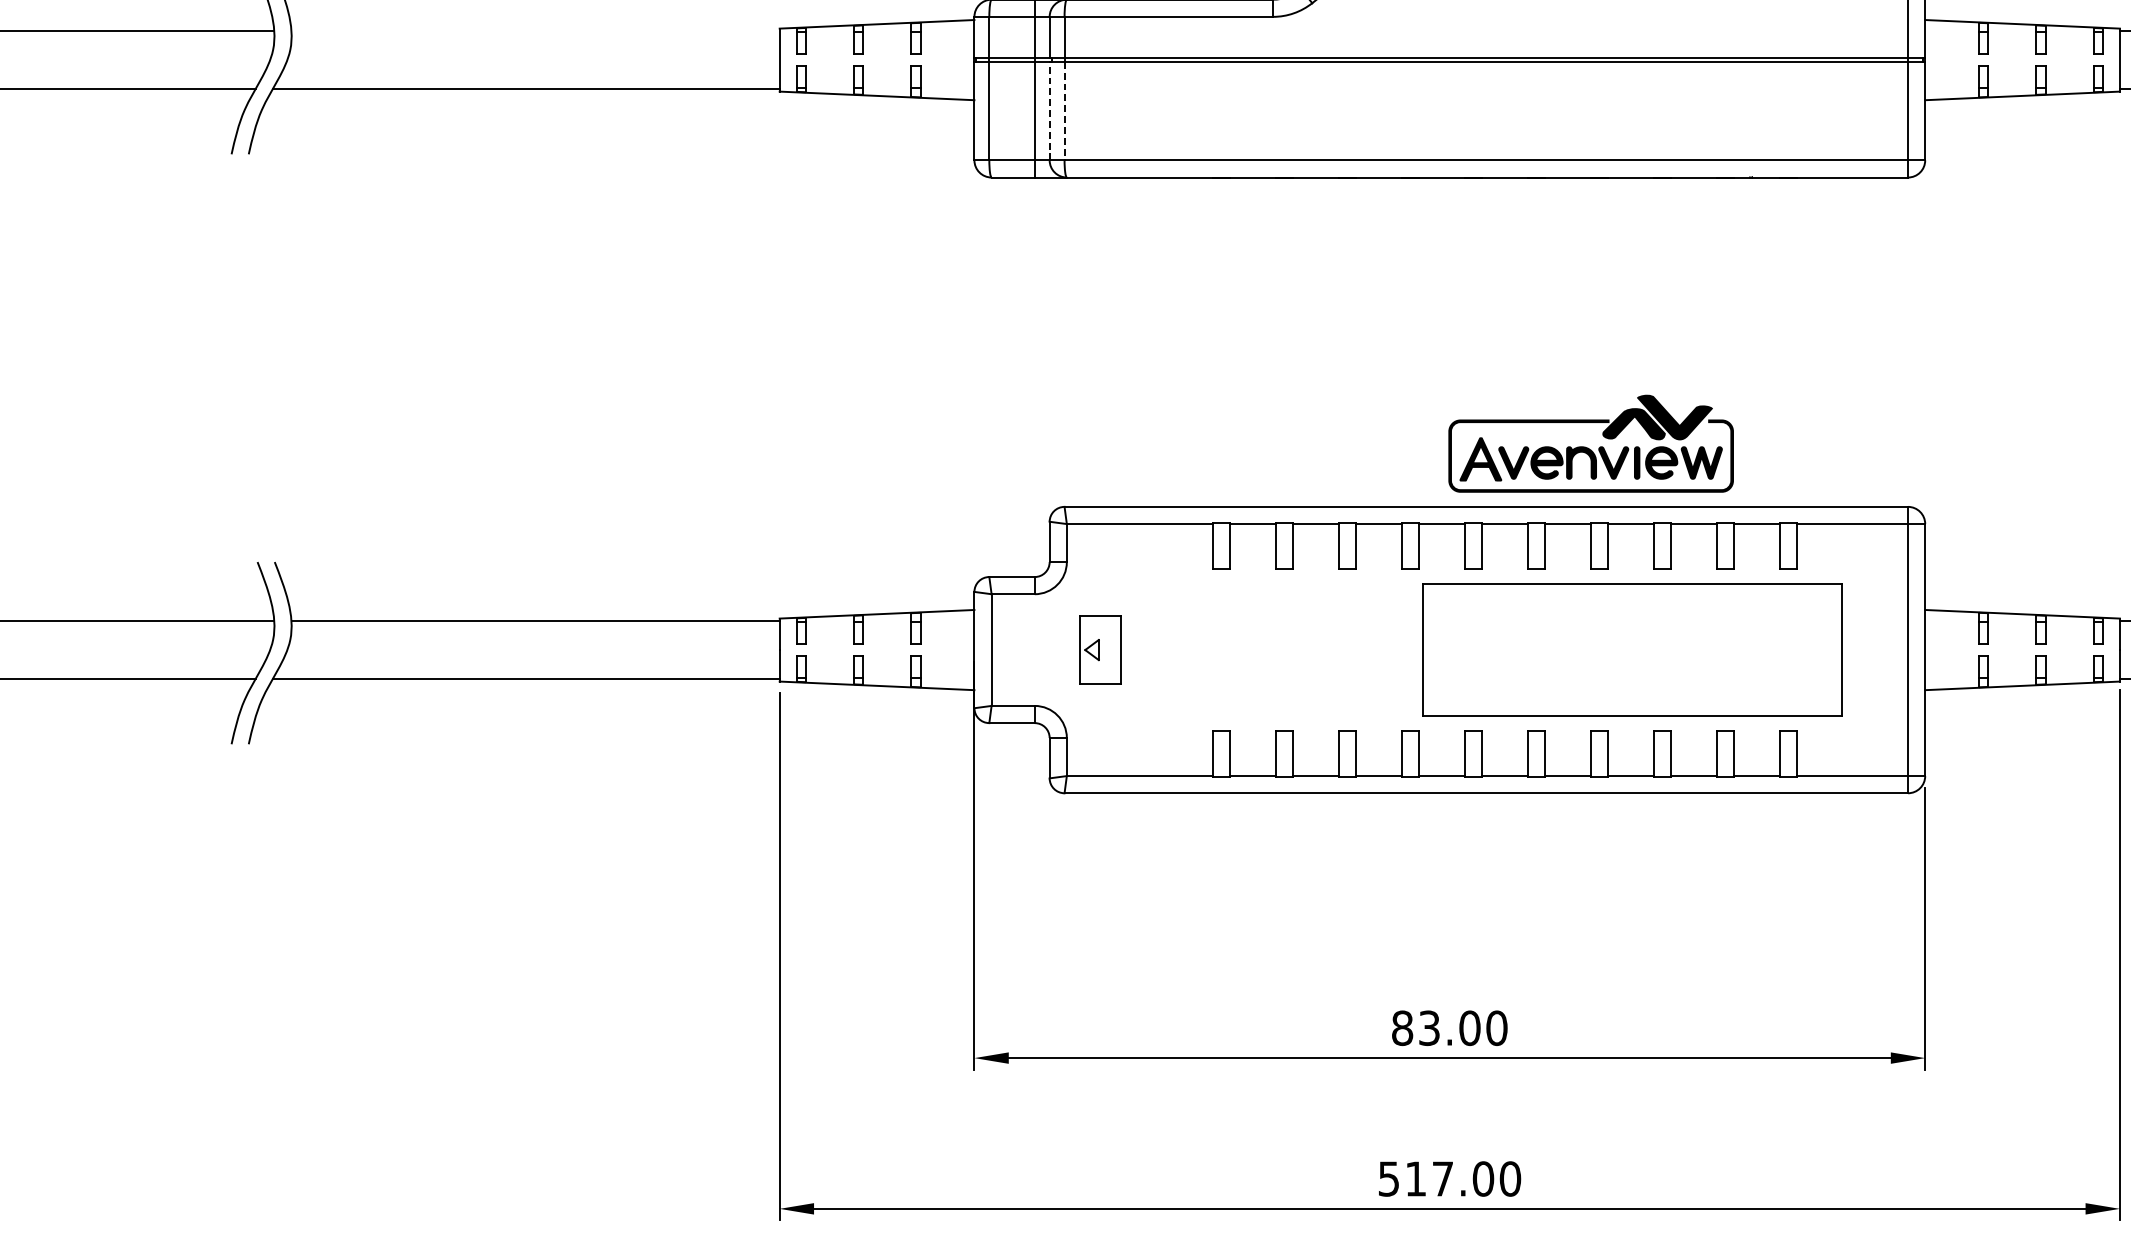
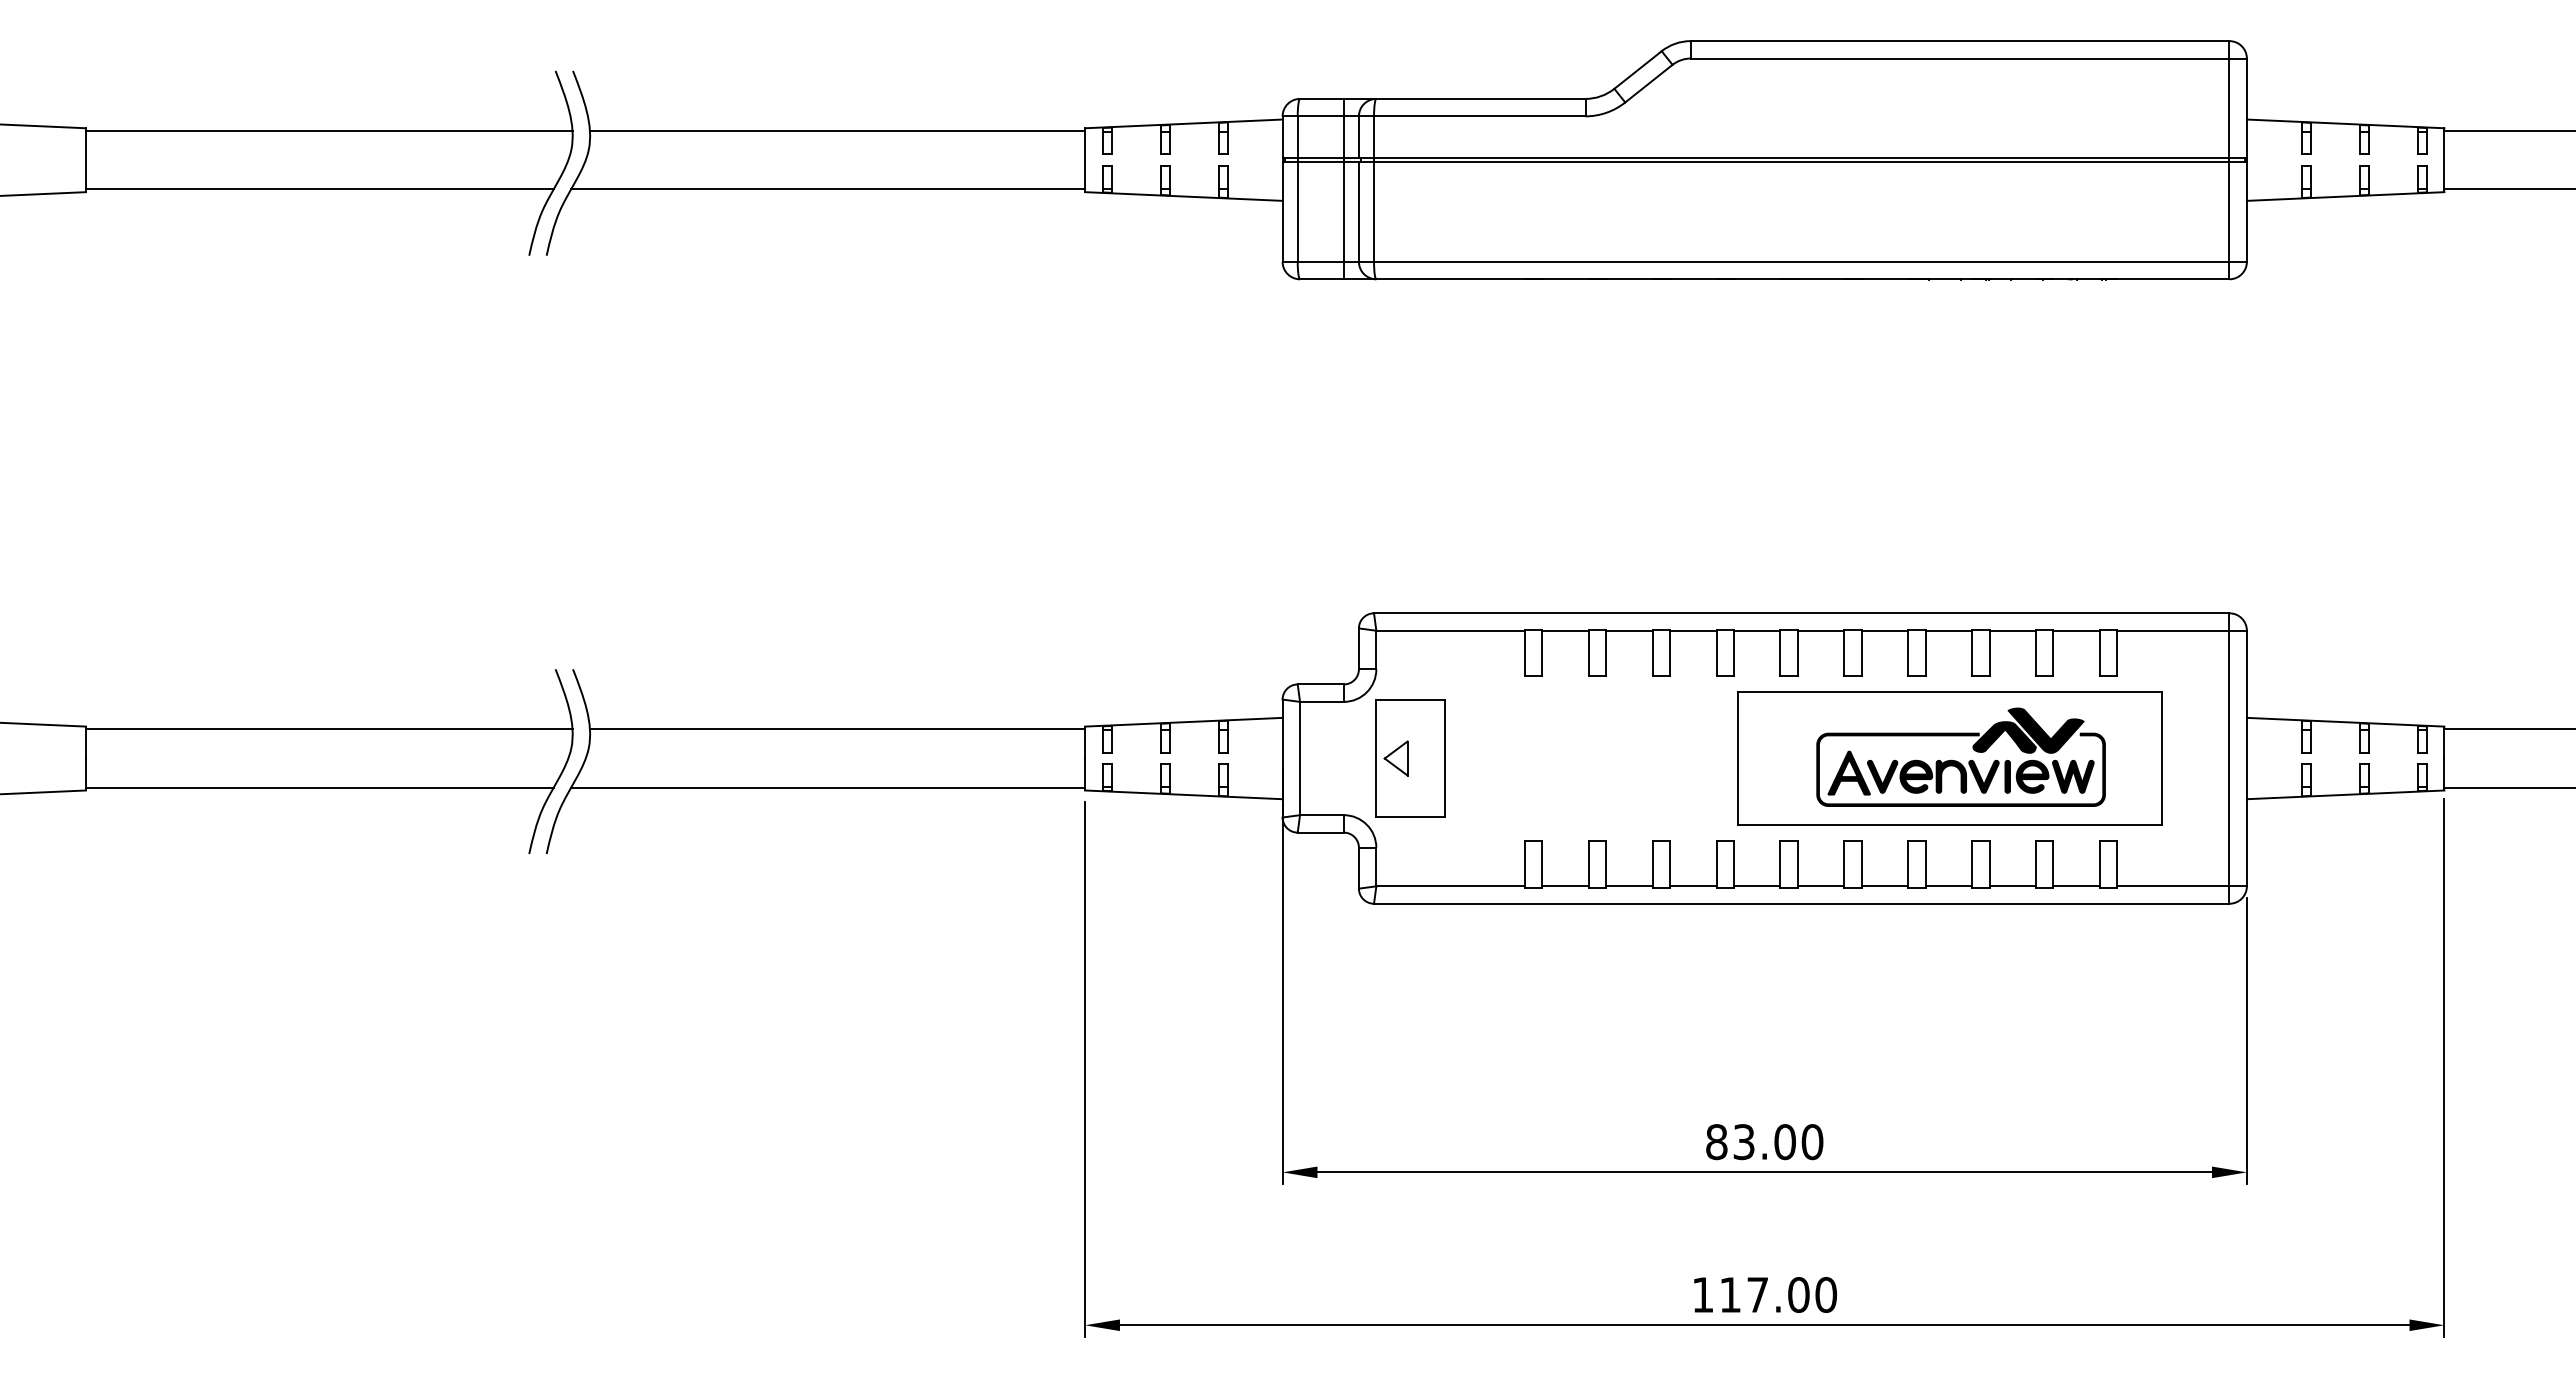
line: (535, 31) -> (837, 131), added
line: (1049, 110) -> (1358, 211), dashed -> solid
line: (1065, 110) -> (1374, 211), dashed -> solid
part: (1590, 442) -> (1960, 756), moved
part: (1100, 650) -> (1410, 758), size x1.67
text: (1388, 1178) -> (1702, 1294), 517.00 -> 117.00

